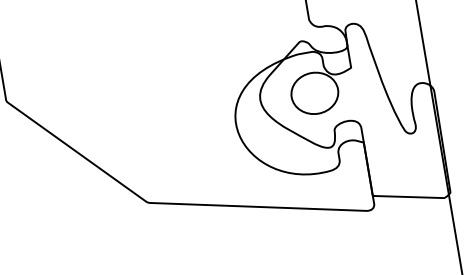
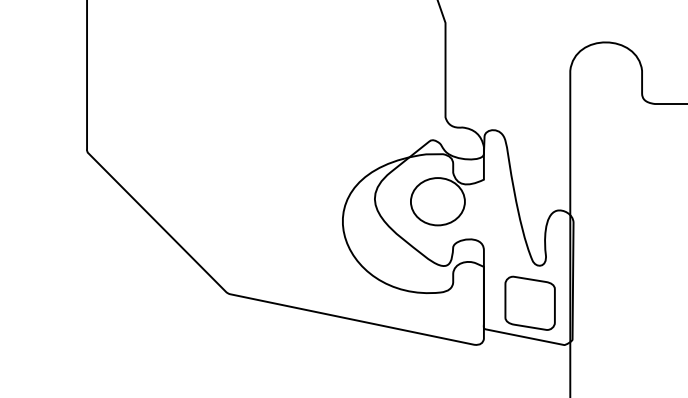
part: (408, 166) -> (529, 302), added

